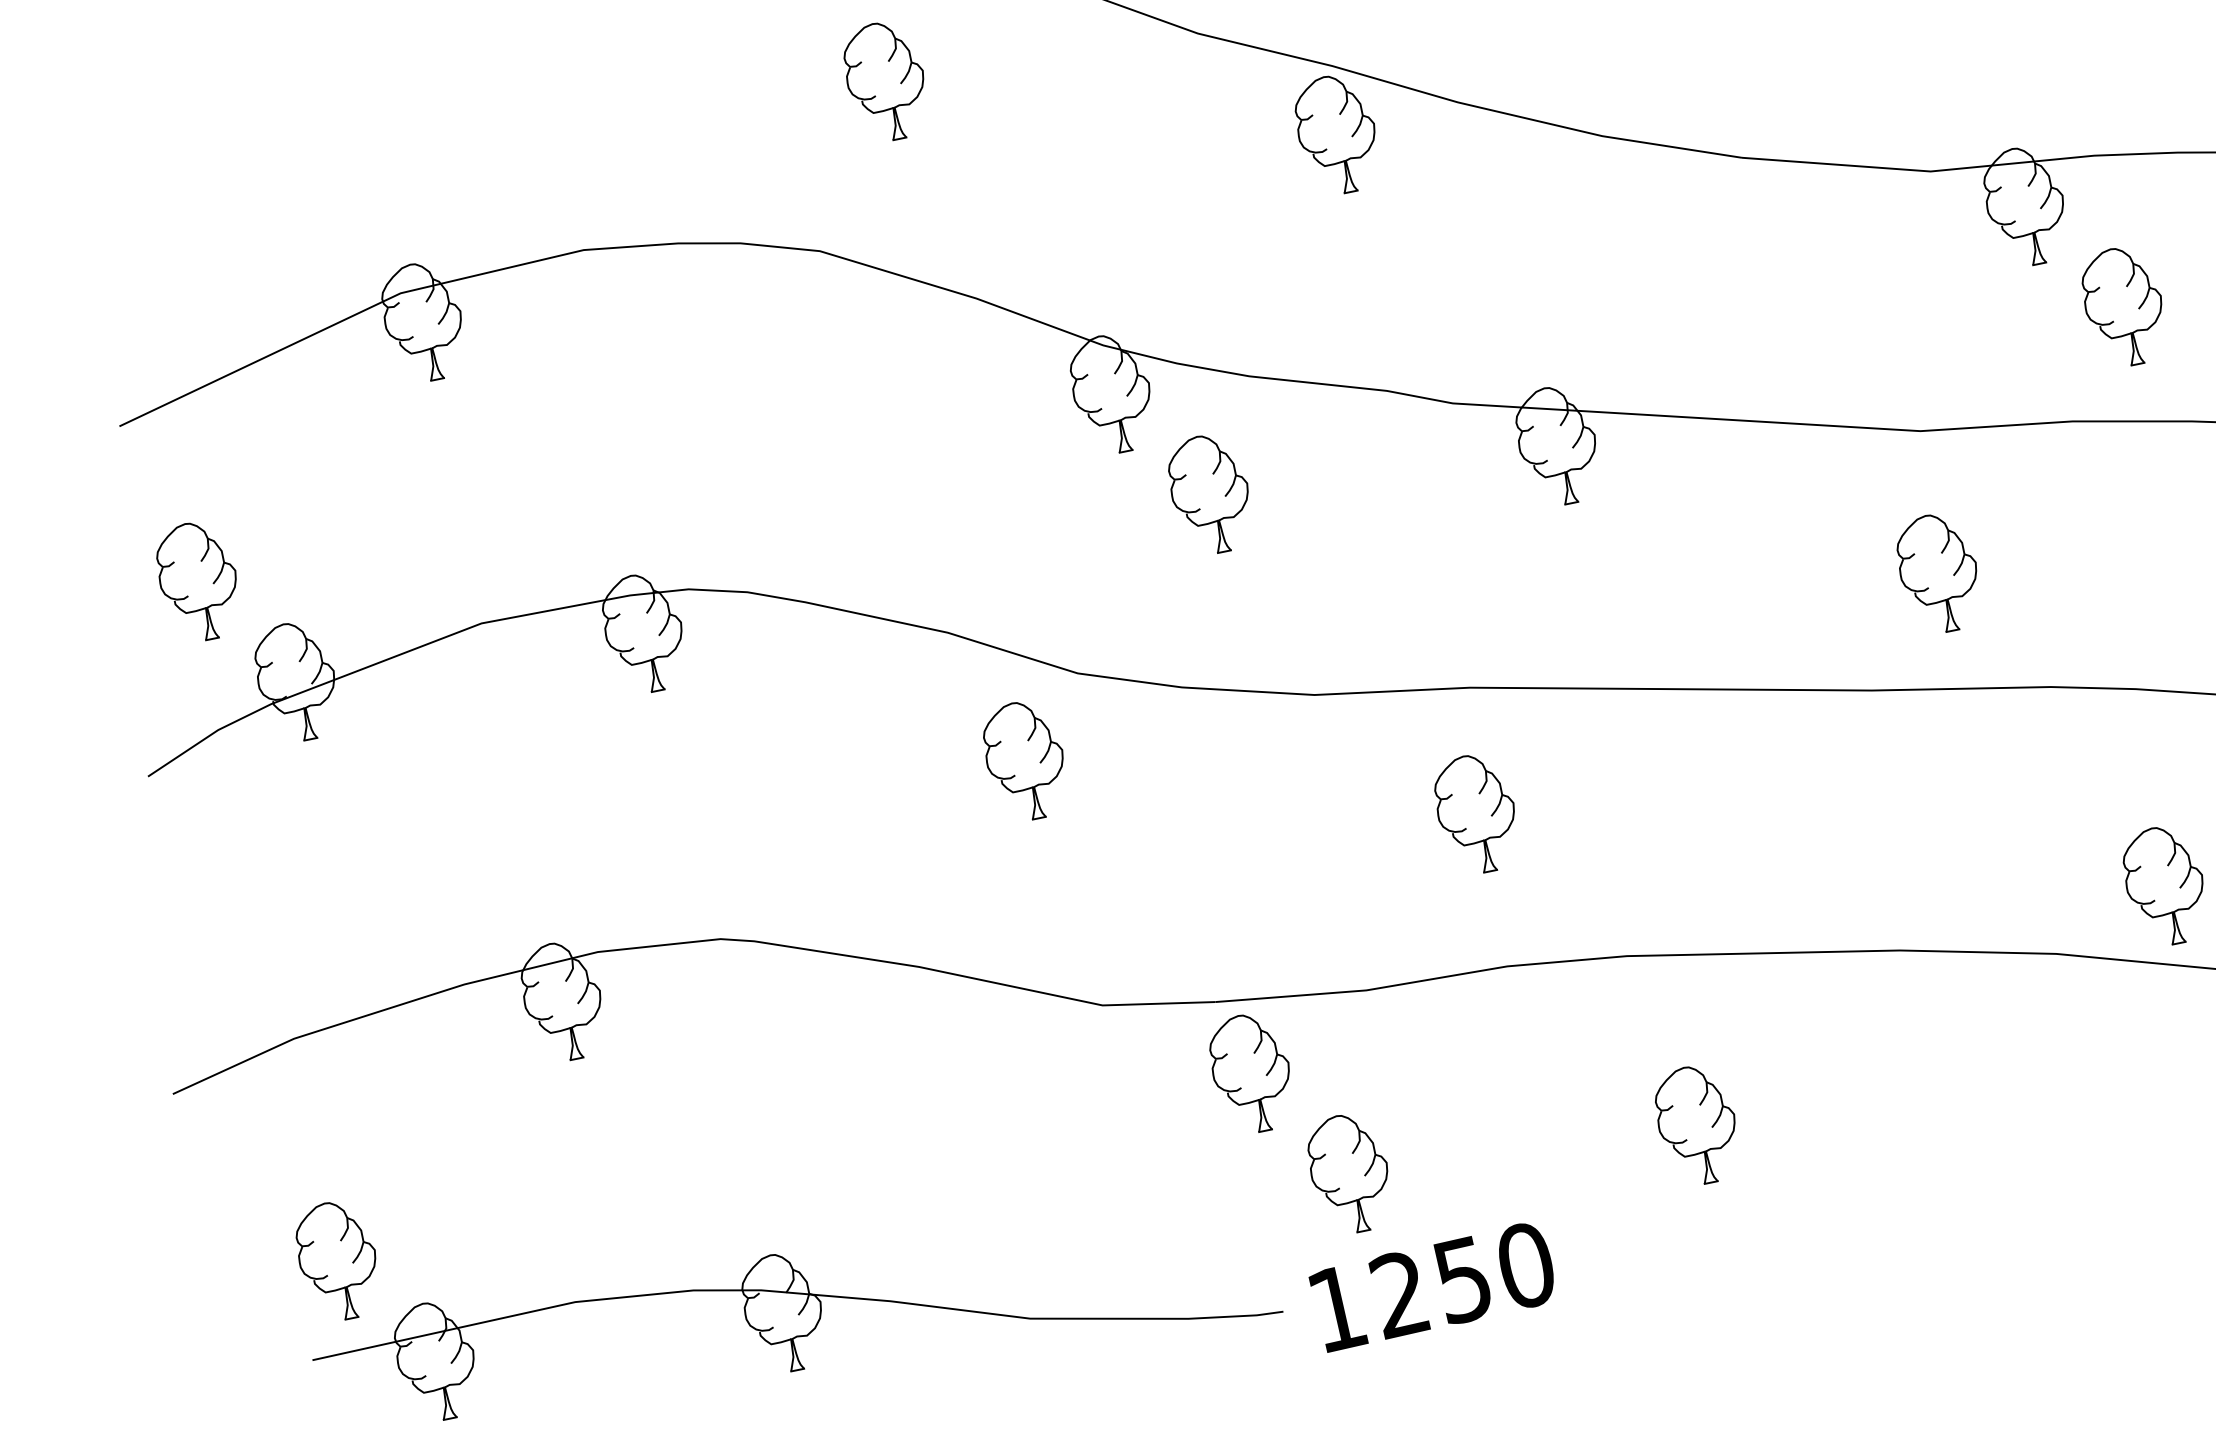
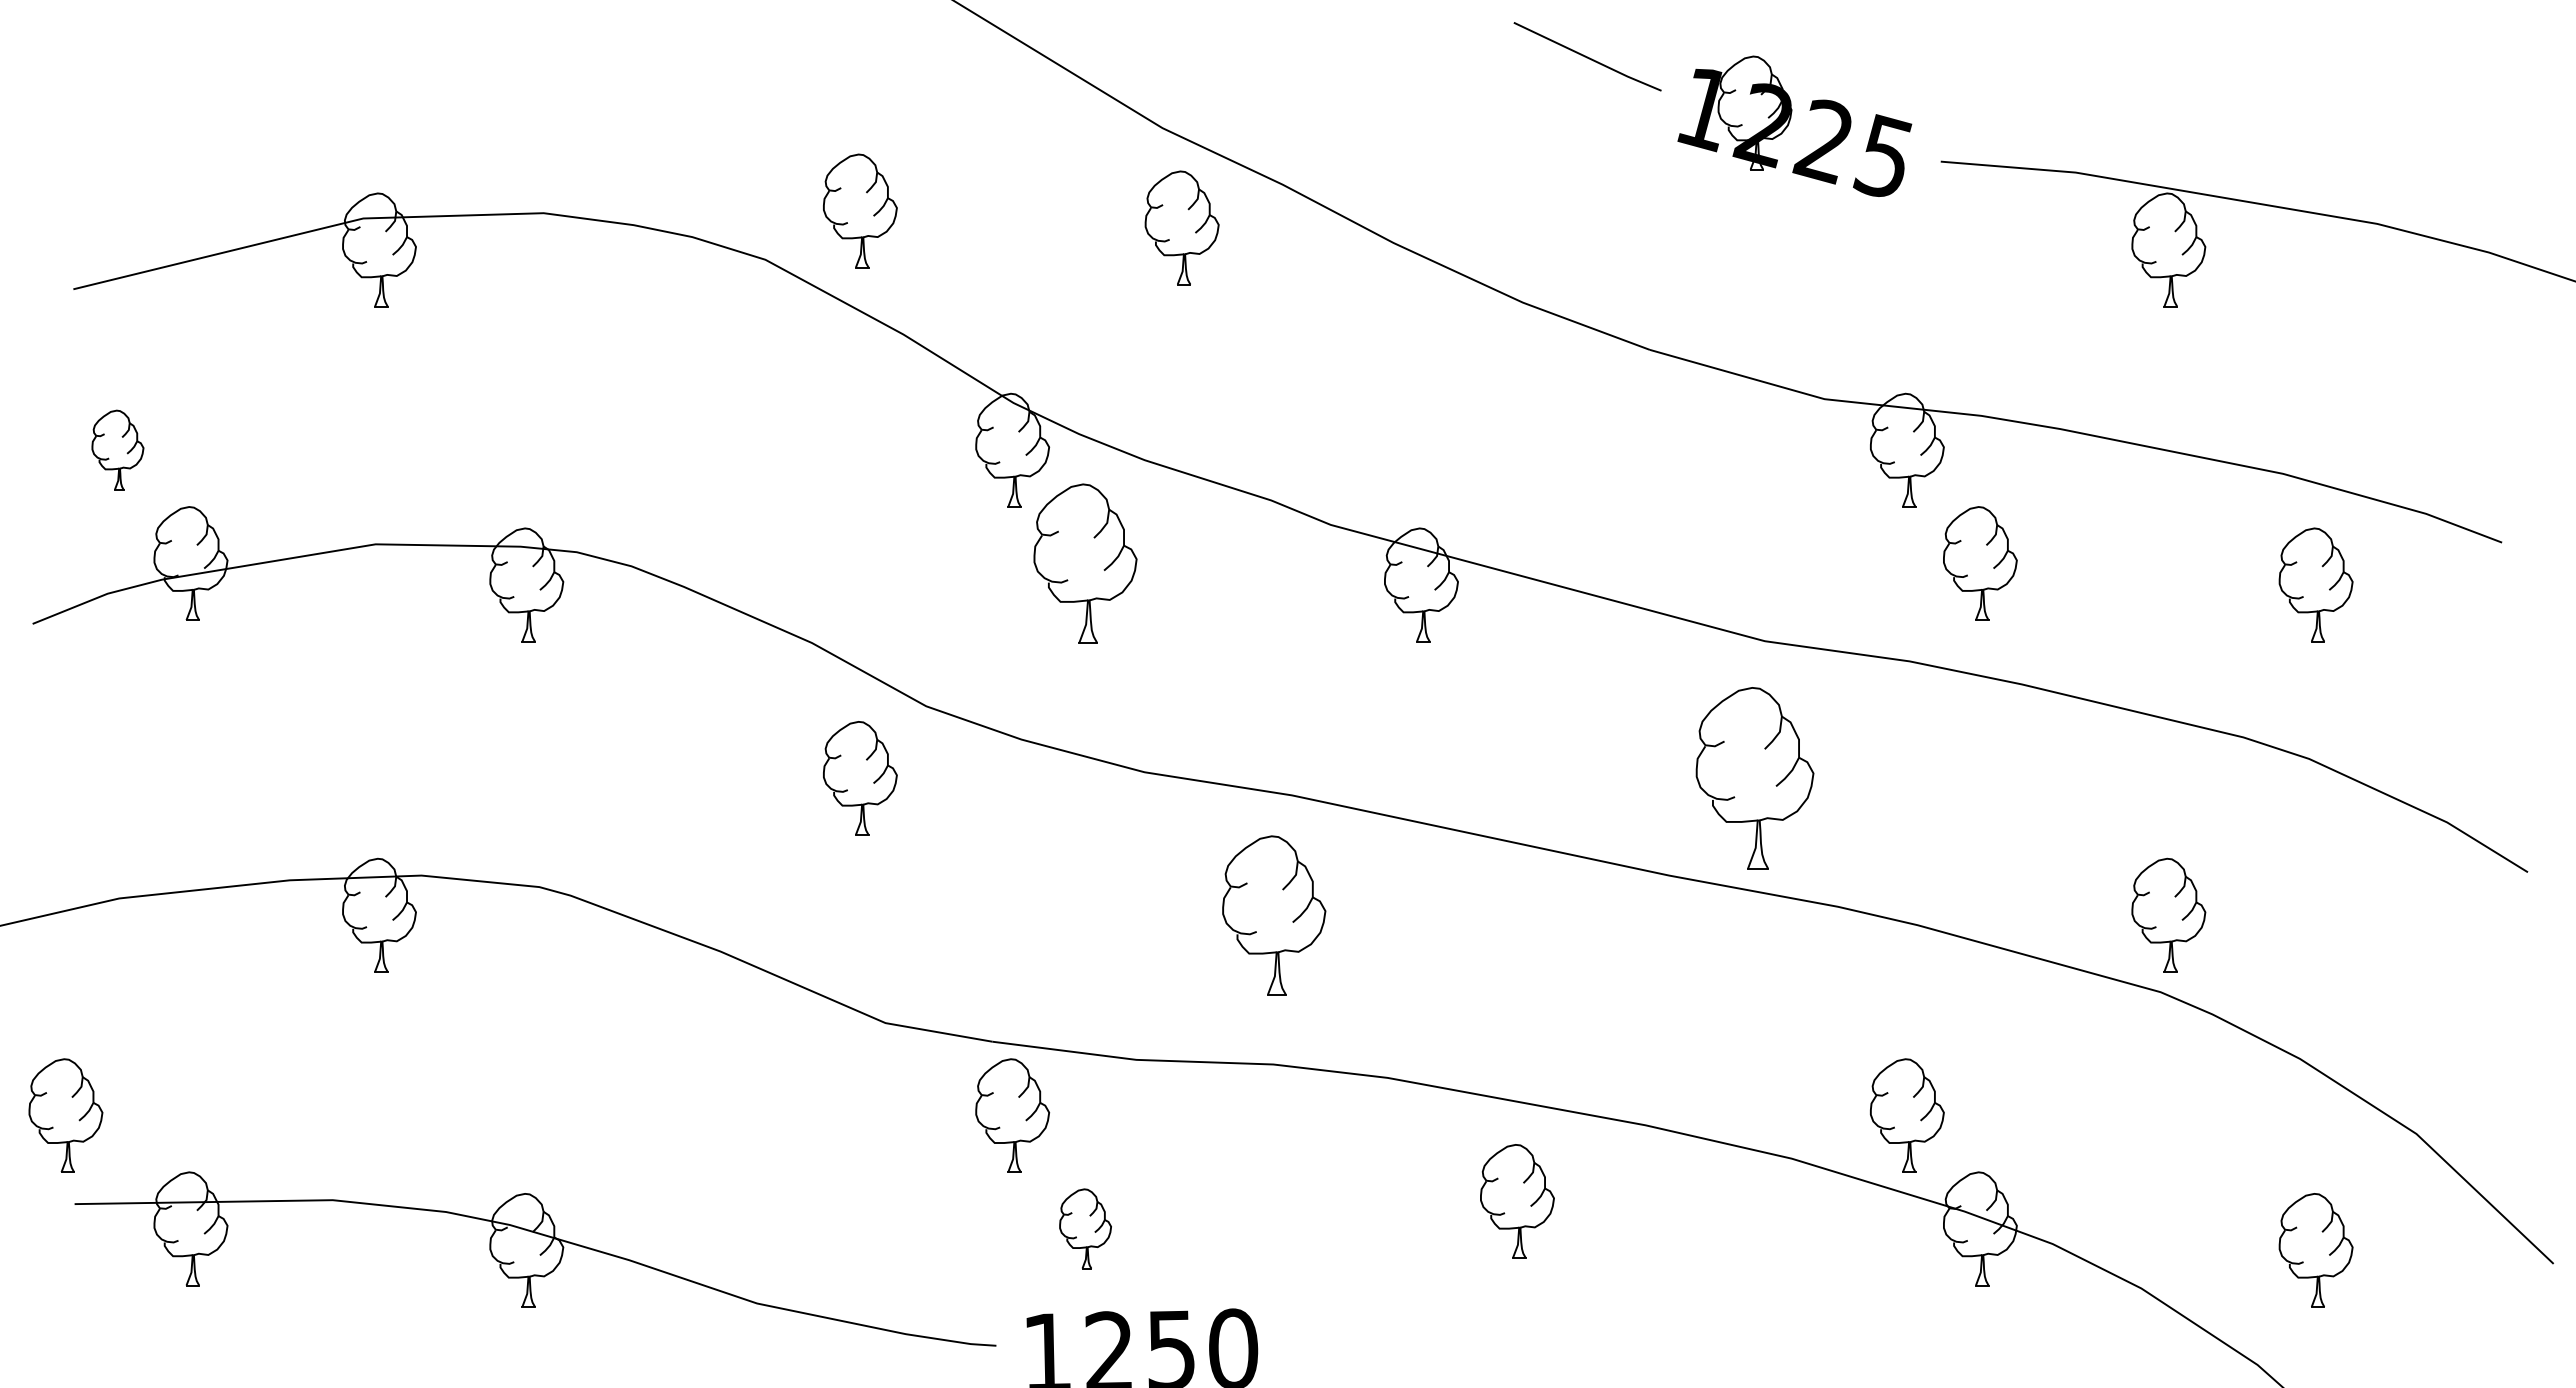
part: (886, 80) -> (860, 210), moved
part: (1336, 134) -> (1181, 227), moved
part: (1210, 494) -> (1085, 563), size x1.4
part: (1938, 573) -> (1754, 778), size x1.6
part: (198, 580) -> (117, 449), size x0.7
part: (1475, 813) -> (1273, 914), size x1.4
part: (1697, 1125) -> (1517, 1201), moved
part: (1349, 1173) -> (1085, 1228), size x0.7
part: (337, 1260) -> (65, 1115), moved

